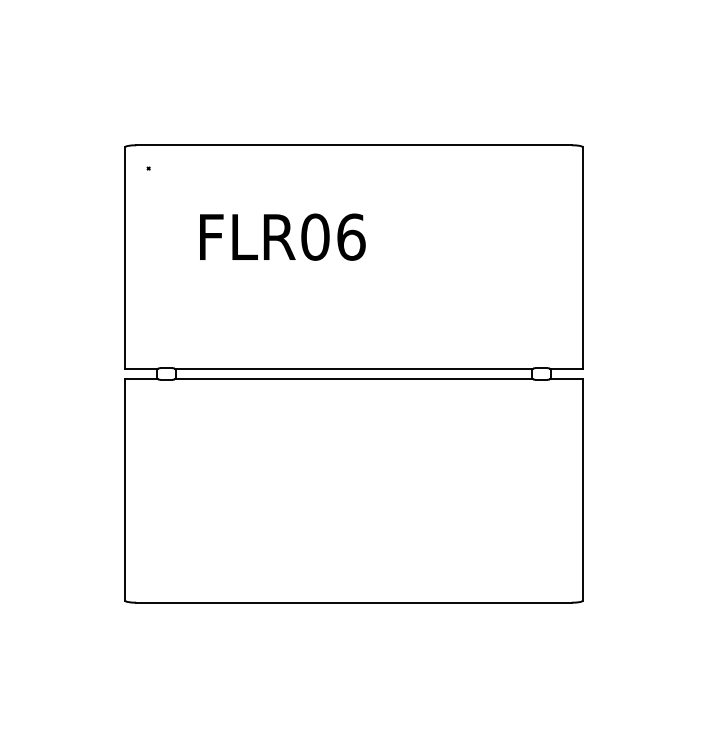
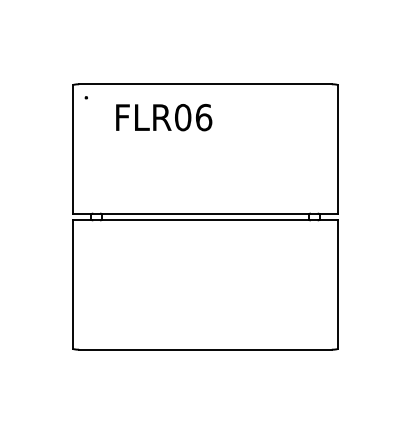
text: (283, 236) -> (164, 117), moved

